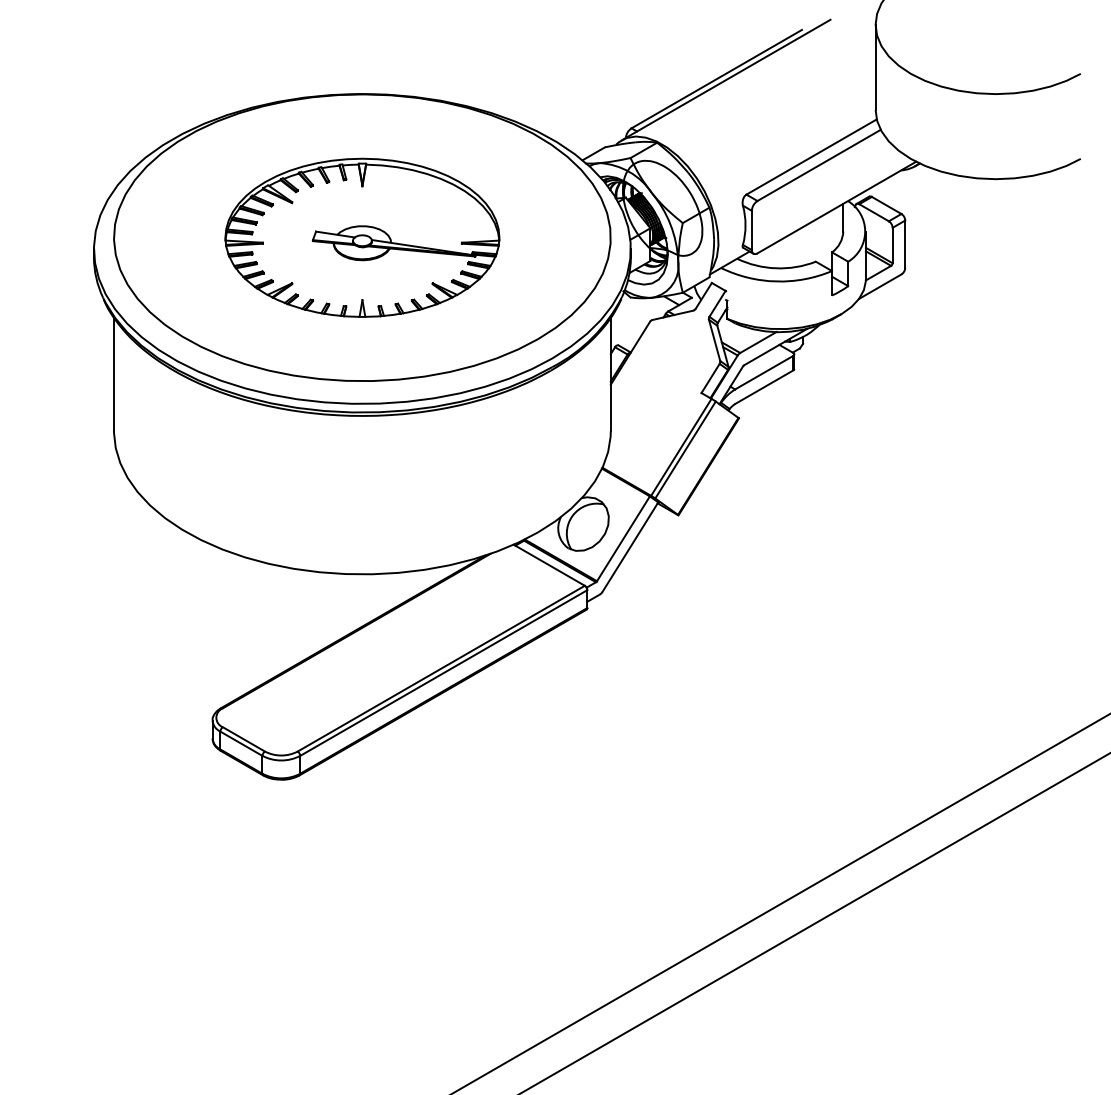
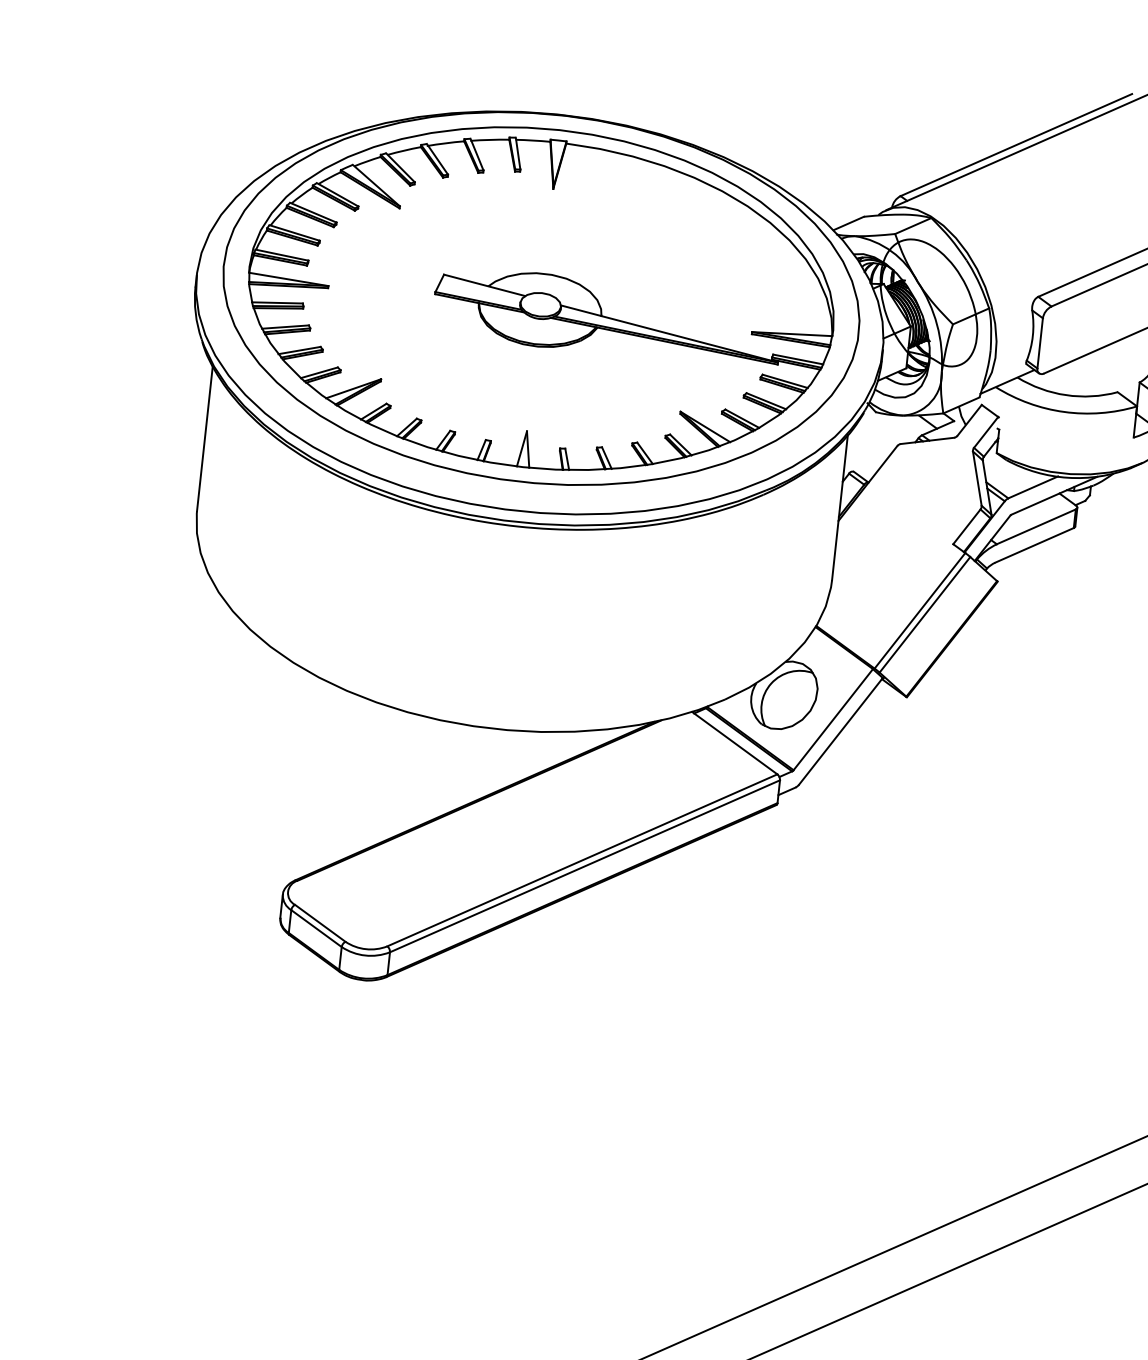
part: (362, 237) -> (541, 298), size x1.67

